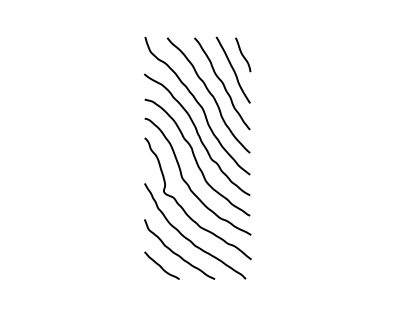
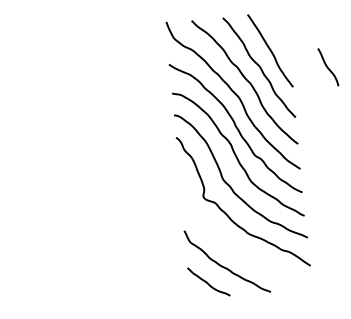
curve: (243, 54) -> (328, 66), moved
curve: (191, 240) -> (240, 250), removed

